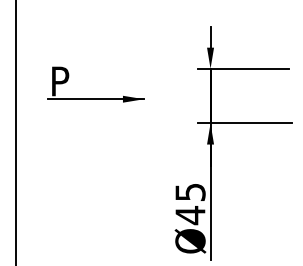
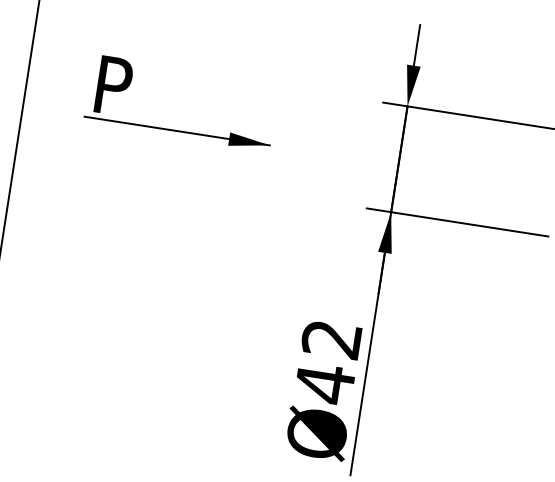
text: (190, 192) -> (331, 339), Ø45 -> Ø42

